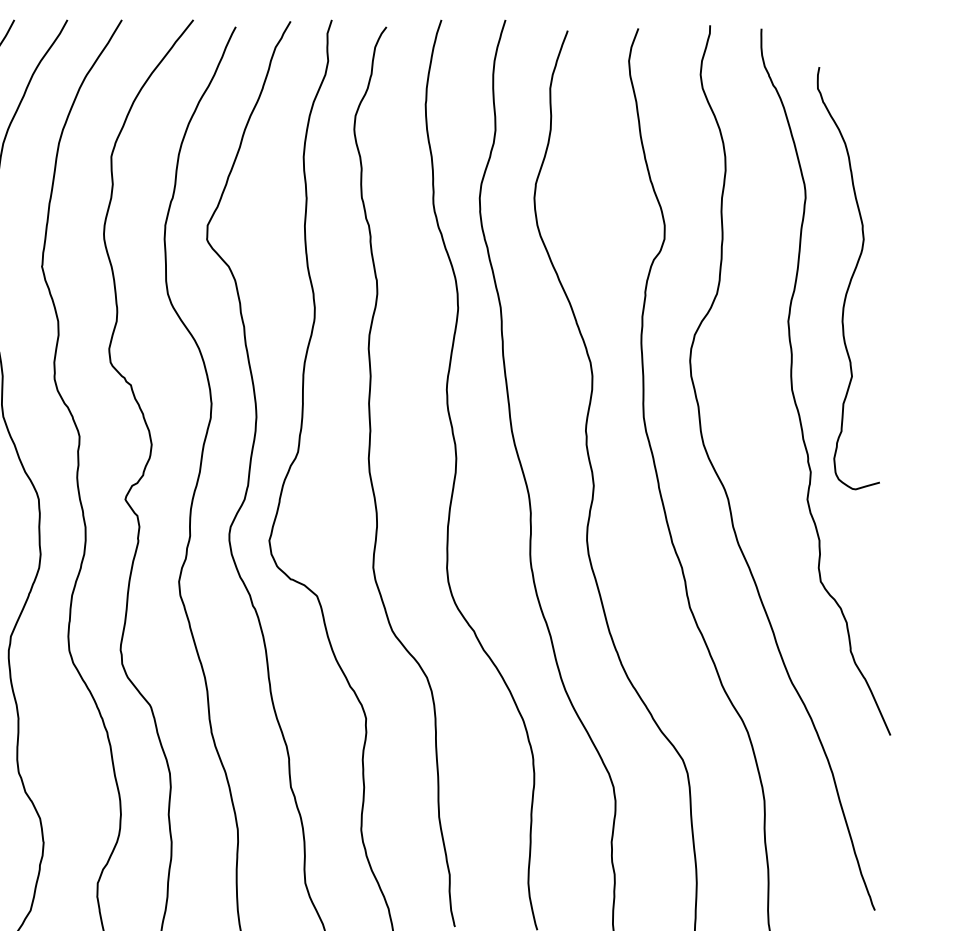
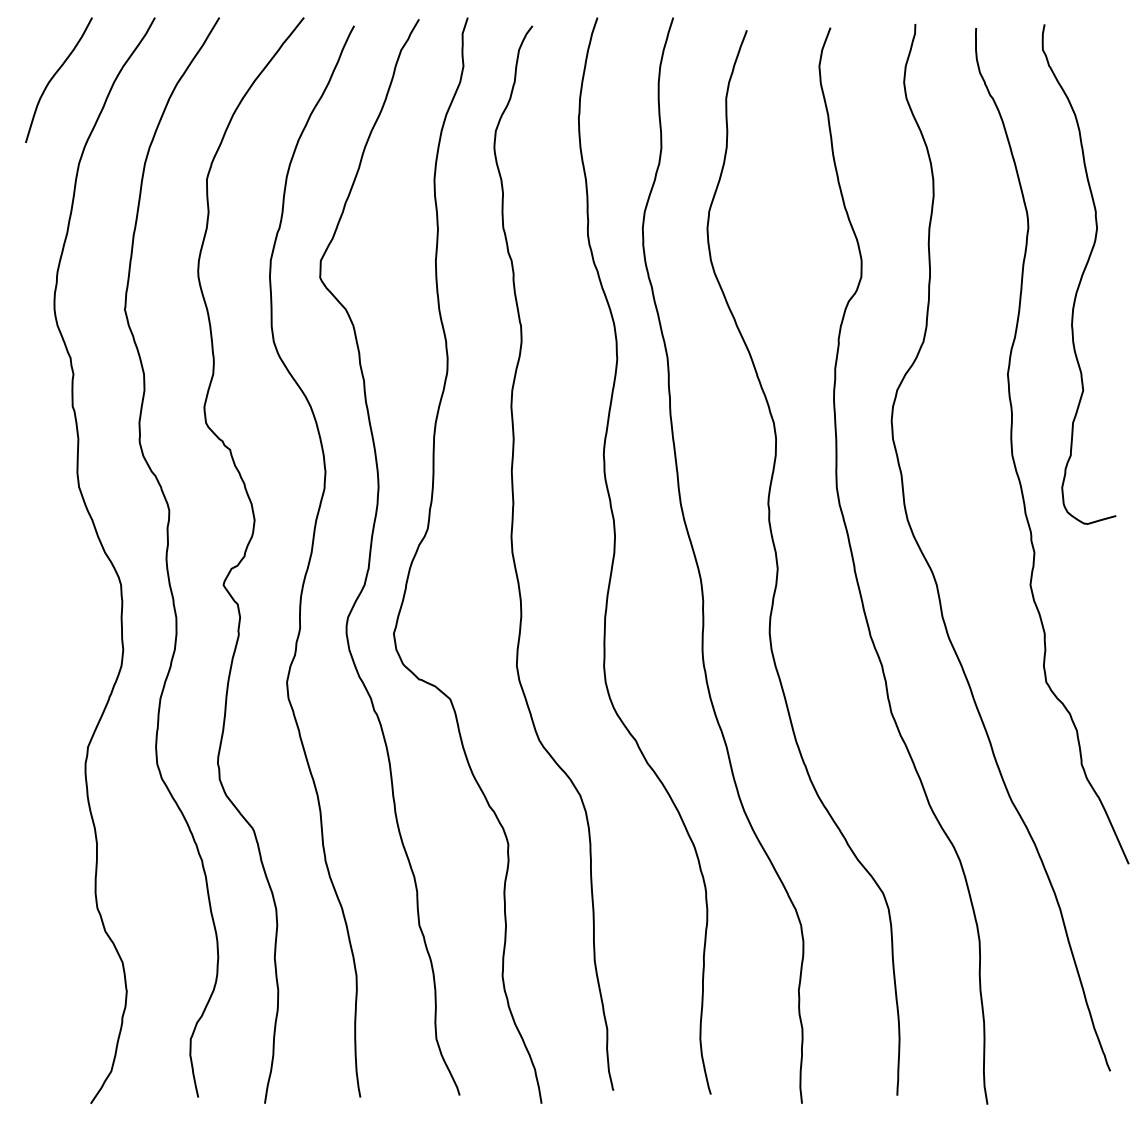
curve: (850, 278) -> (1081, 274), moved

